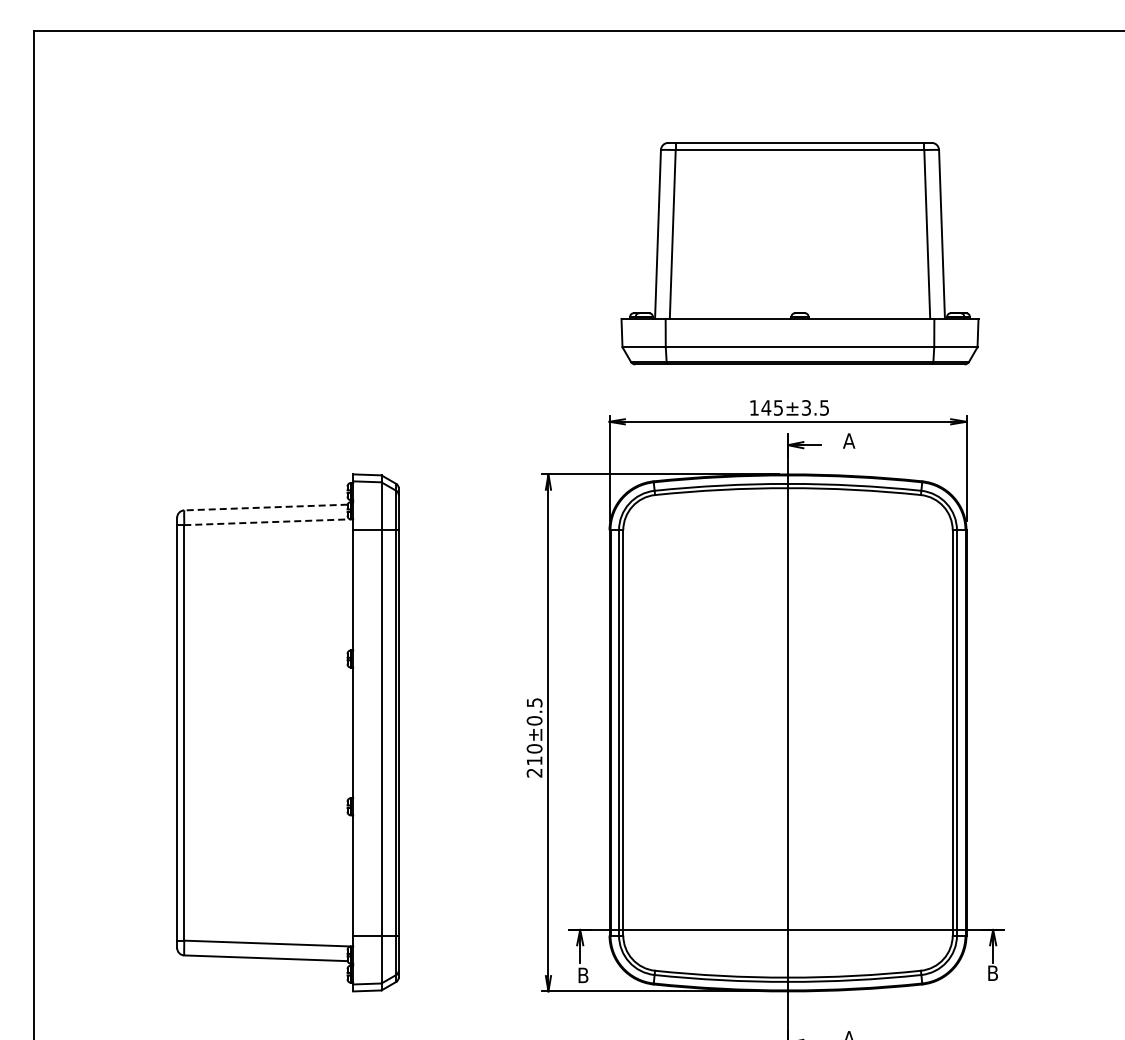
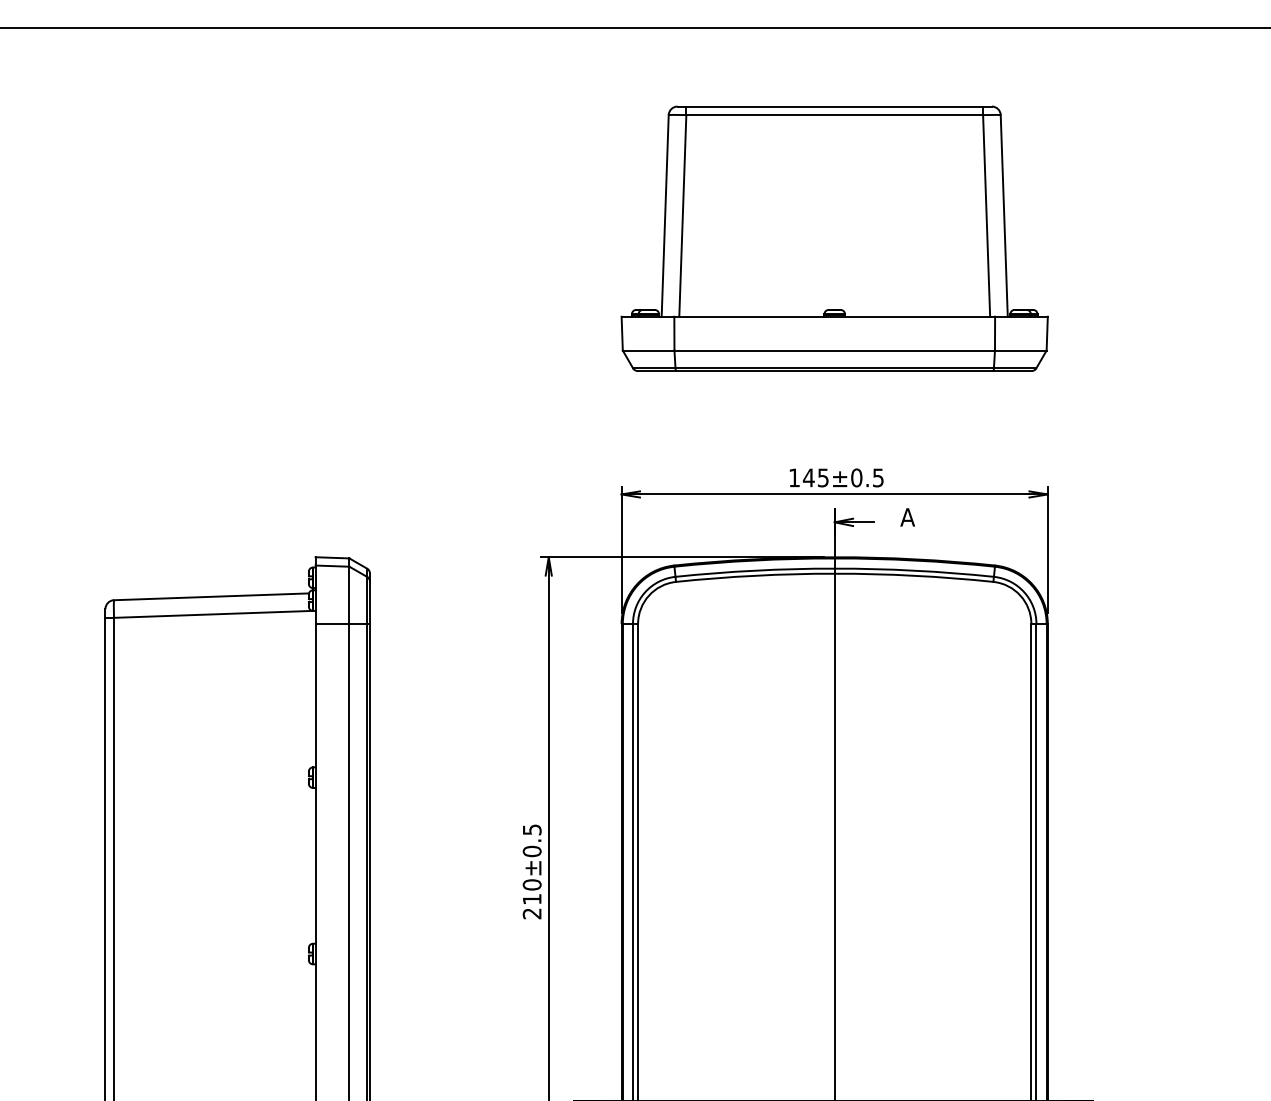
part: (799, 253) -> (834, 238), moved
text: (806, 407) -> (856, 477), 145±3.5 -> 145±0.5
line: (265, 507) -> (210, 596), dashed -> solid
line: (267, 522) -> (213, 614), dashed -> solid

